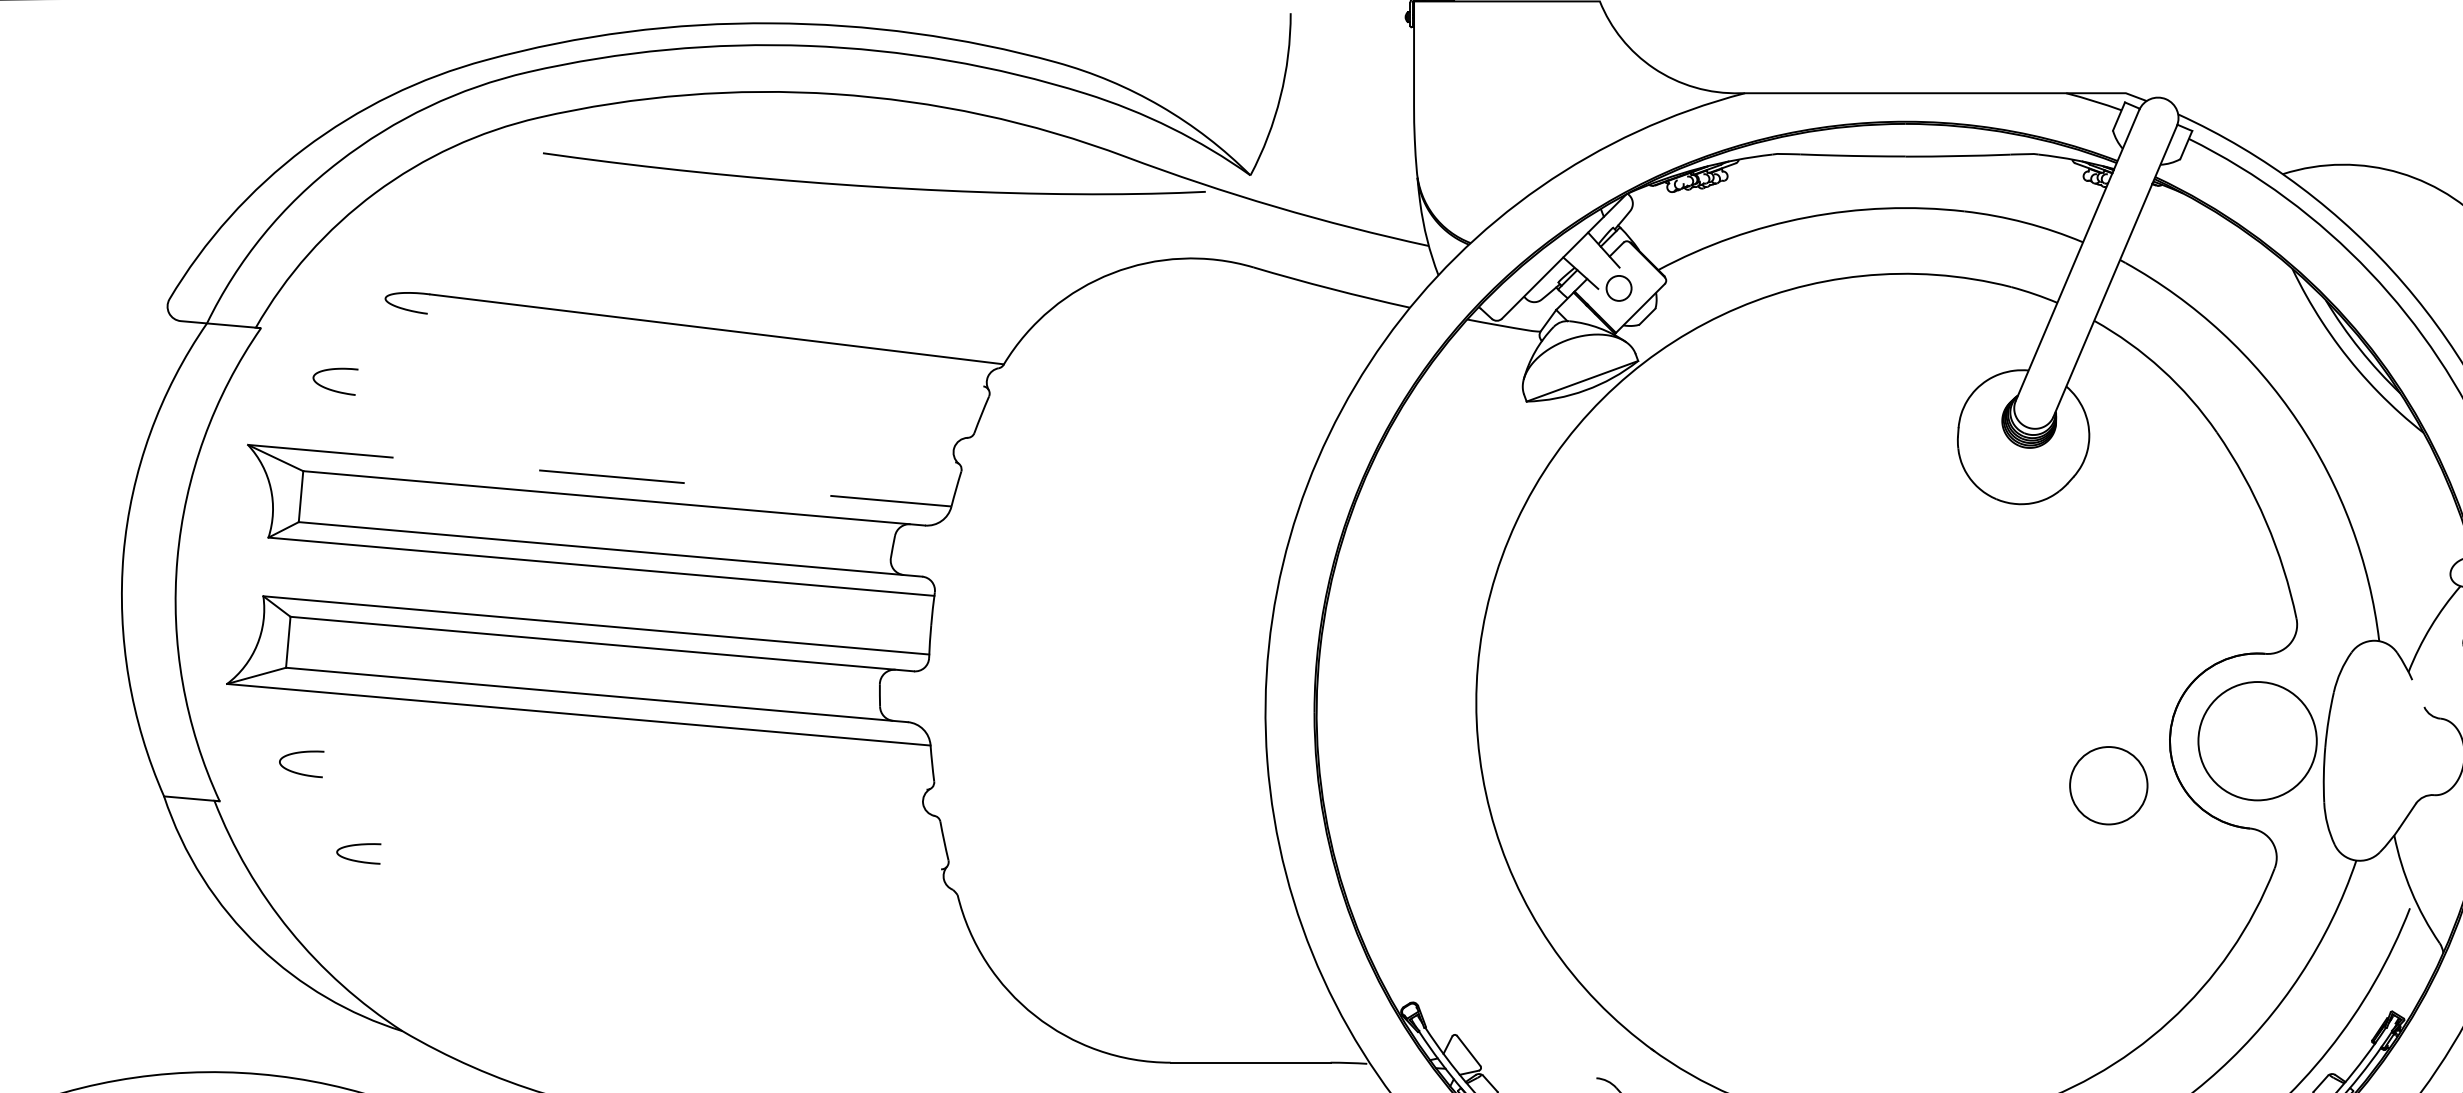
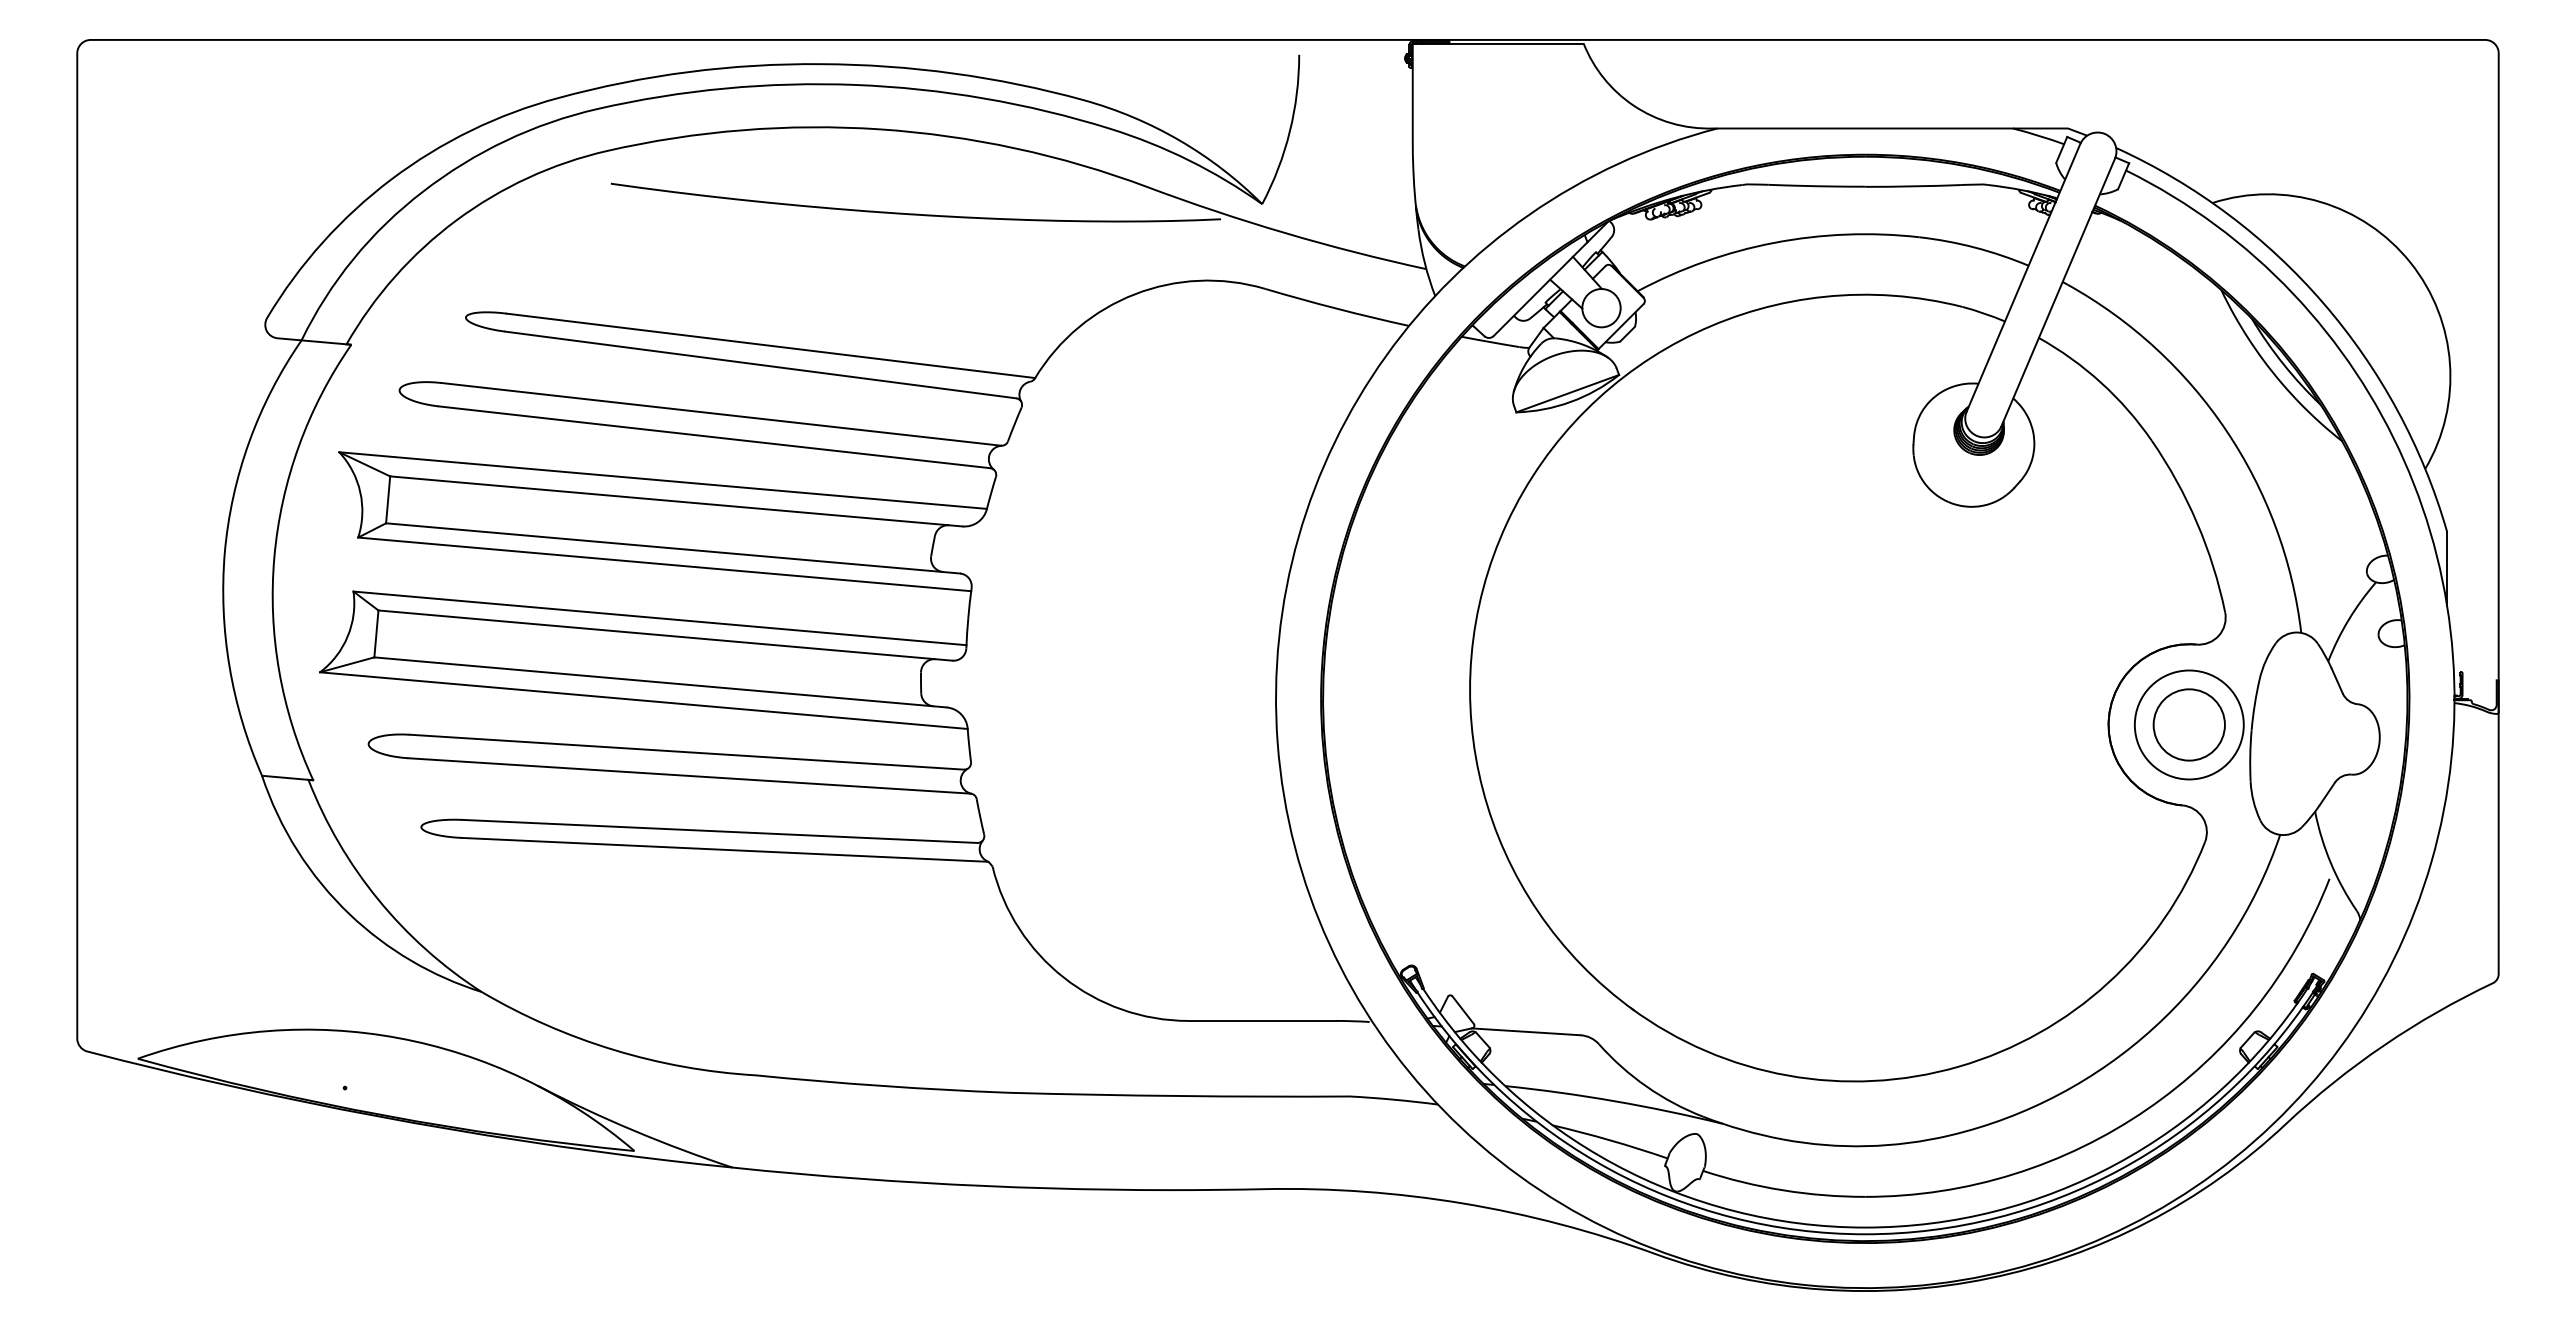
circle: (1619, 288) -> (1601, 308), size x1.67
line: (705, 349) -> (760, 364), added
line: (662, 402) -> (720, 413), added
line: (655, 428) -> (714, 437), added
line: (600, 475) -> (663, 480), dashed -> solid
line: (2417, 692) -> (2336, 680), added
line: (625, 770) -> (686, 751), added
circle: (2107, 785) -> (2188, 724), moved
line: (628, 796) -> (689, 775), added
line: (660, 855) -> (719, 830), added
line: (666, 876) -> (724, 849), added
line: (1536, 1074) -> (1525, 1031), added

